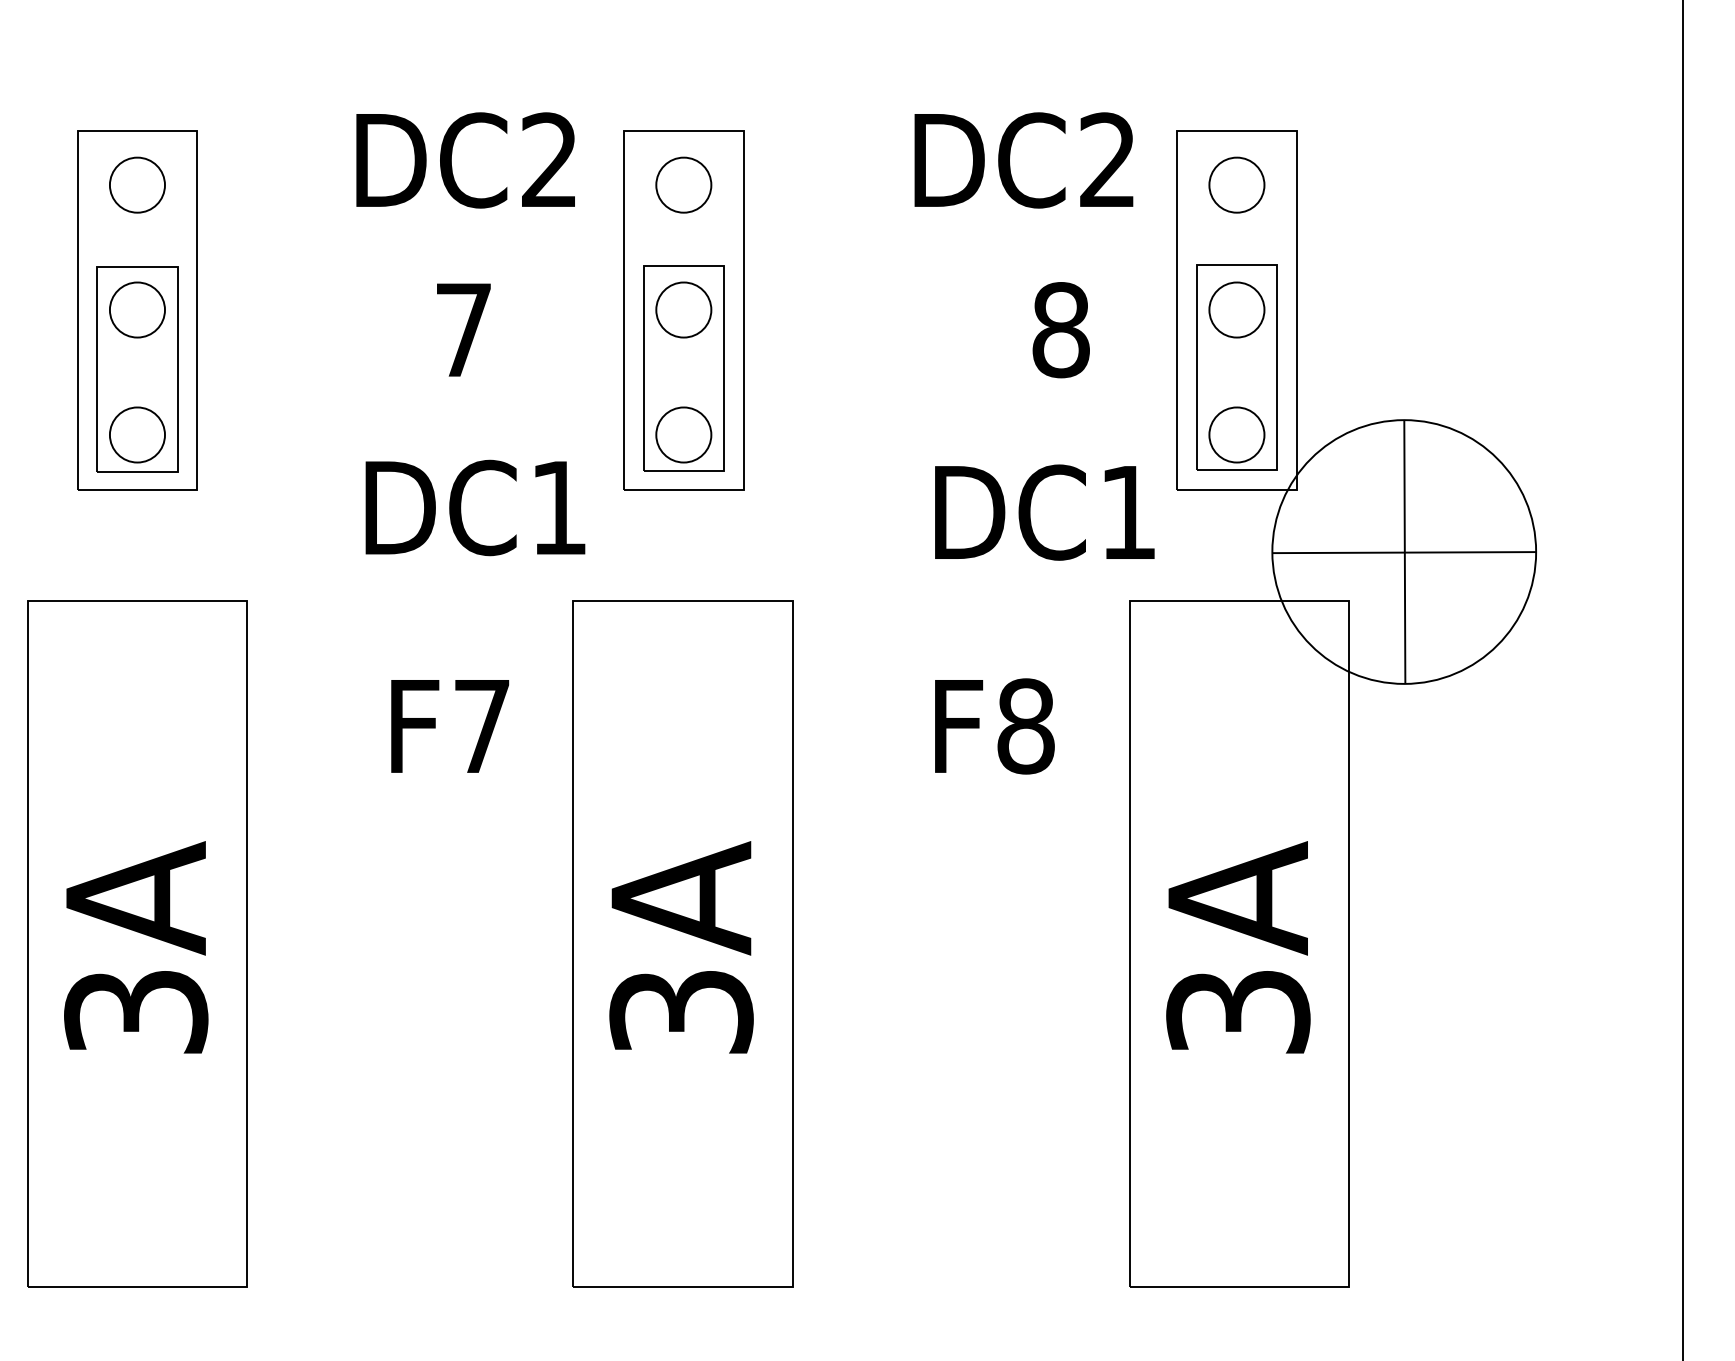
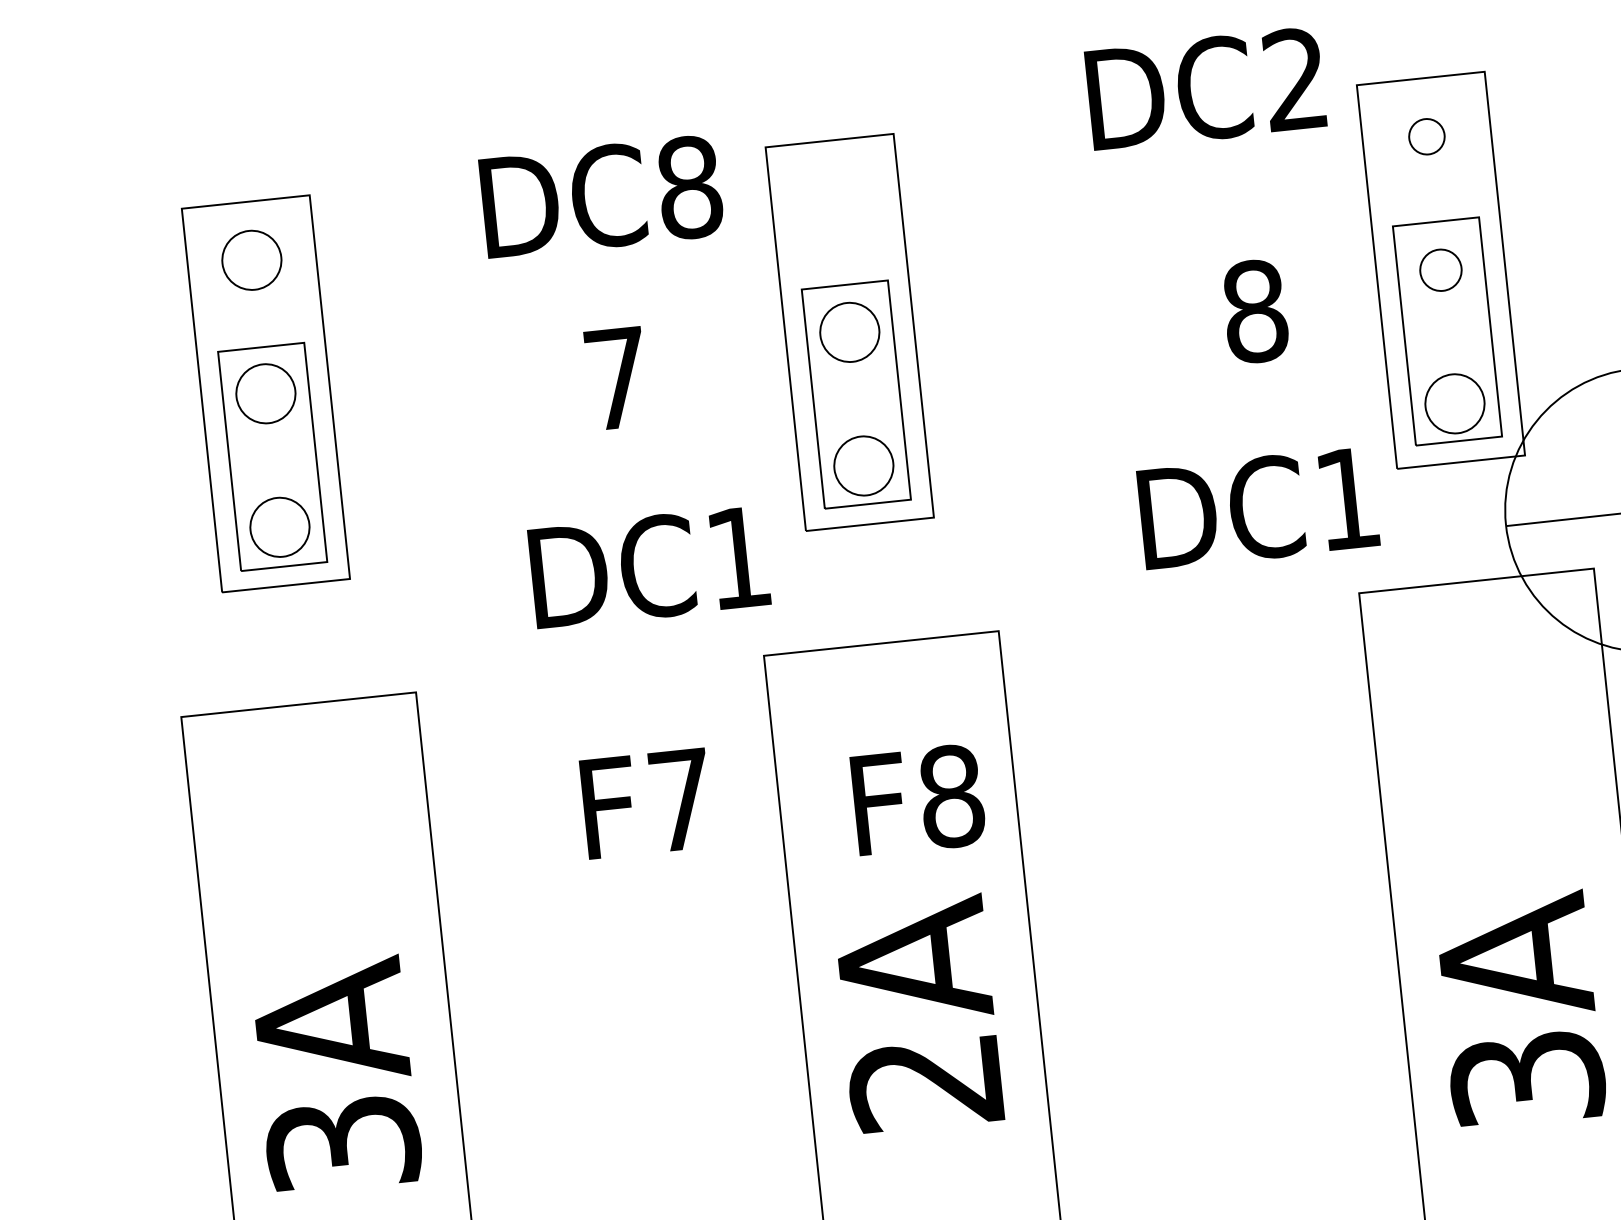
text: (549, 160) -> (689, 187), DC2 -> DC8
text: (1023, 160) -> (1205, 89), moved
part: (683, 184) -> (835, 198), removed
part: (1236, 184) -> (1426, 136), size x0.6
part: (1236, 309) -> (1440, 269), size x0.7
text: (994, 726) -> (918, 800), moved
text: (1238, 947) -> (1520, 1010), moved
text: (681, 1012) -> (926, 1083), 3A -> 2A

